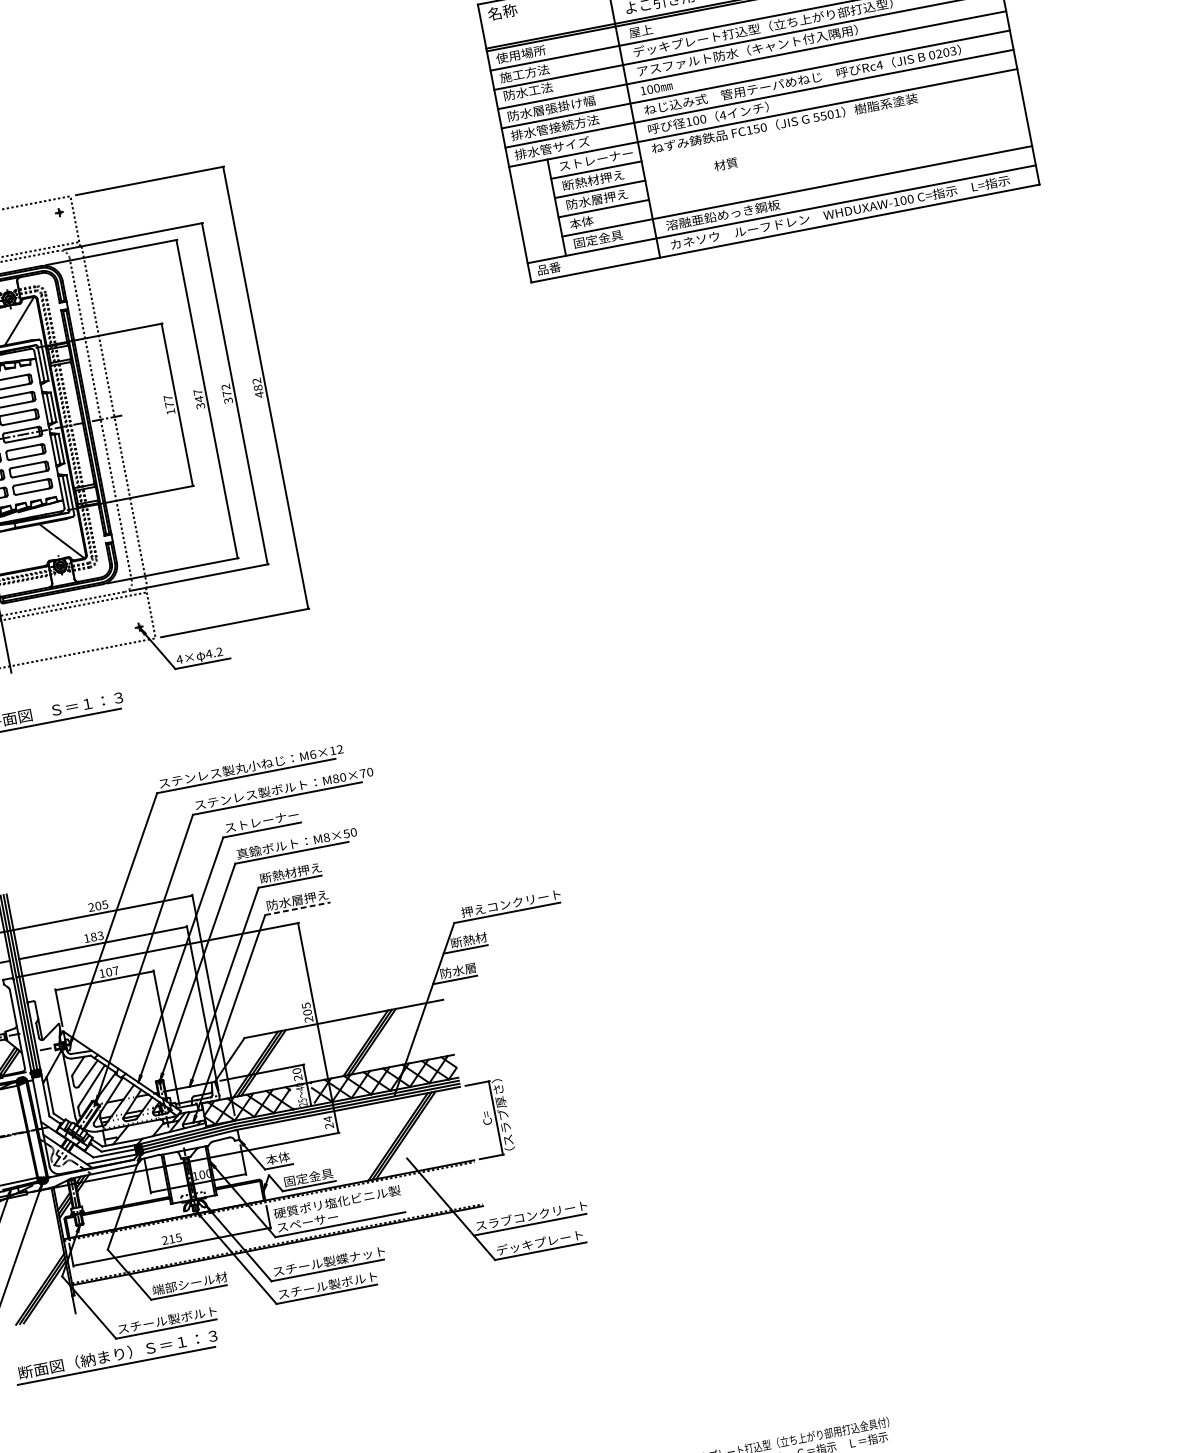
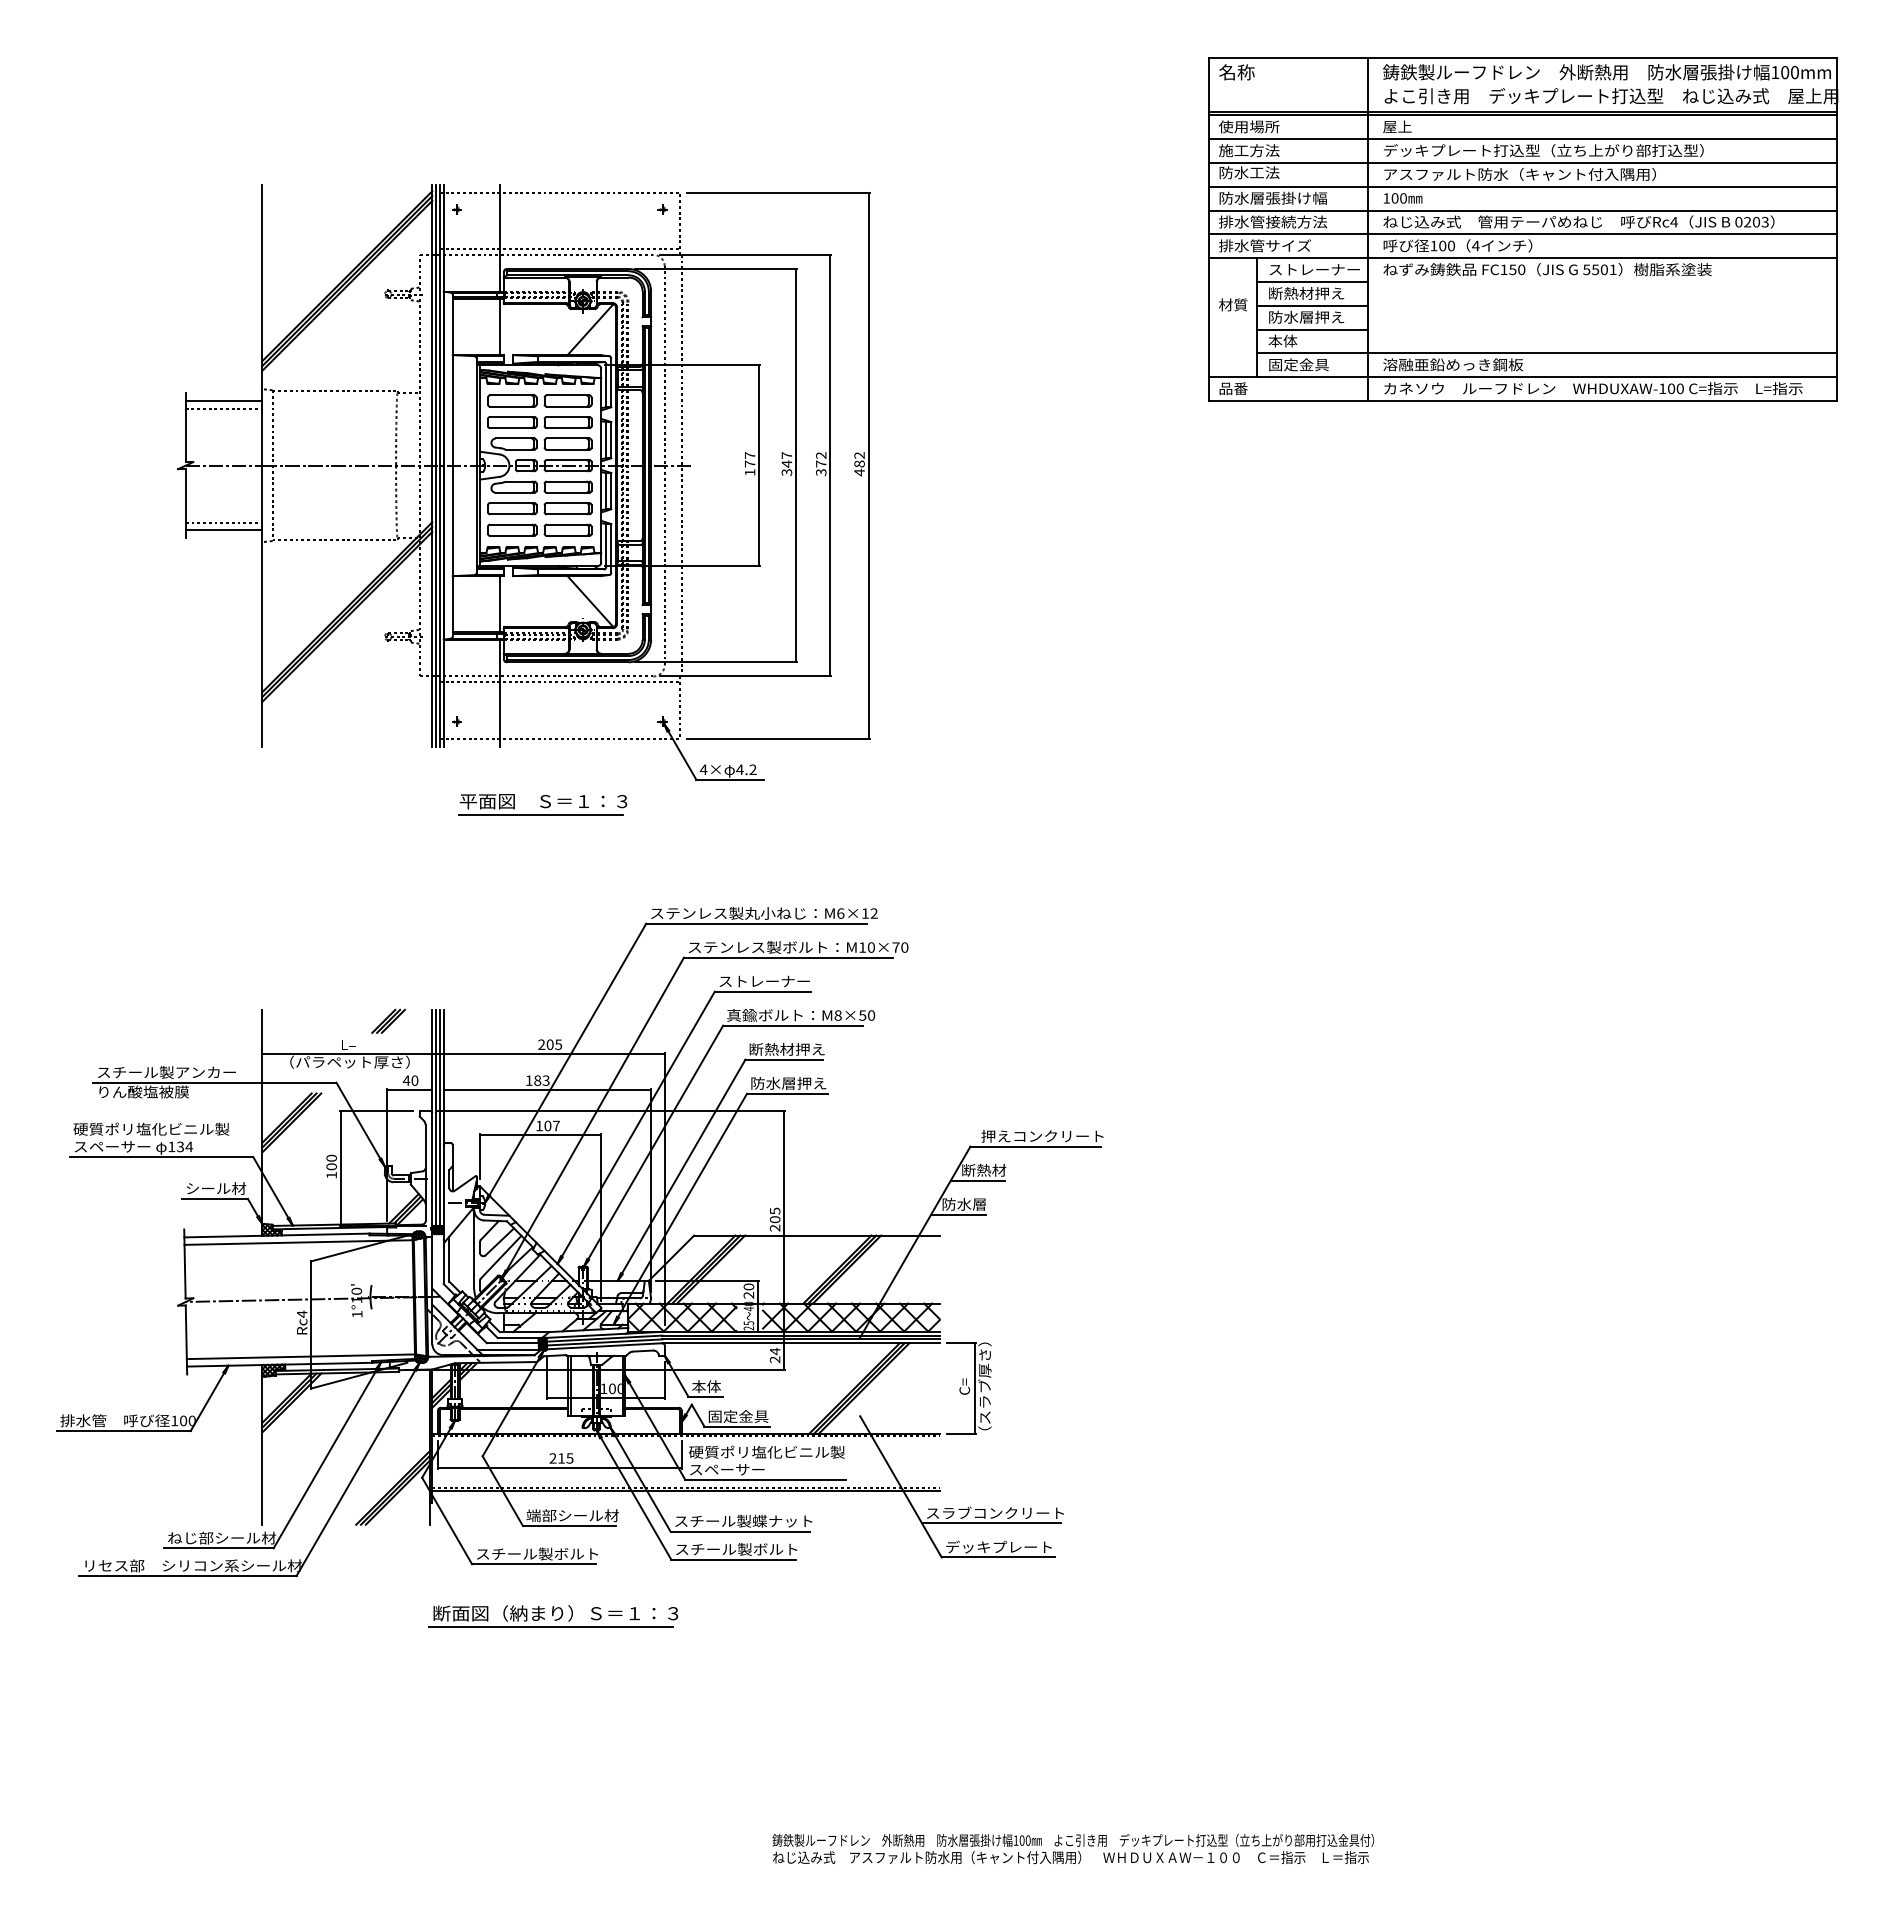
text: (726, 163) -> (1233, 304), moved
text: (335, 778) -> (862, 947), M80×70 -> M10×70
line: (297, 908) -> (787, 1093), dashed -> solid
part: (116, 1357) -> (553, 1616), moved

